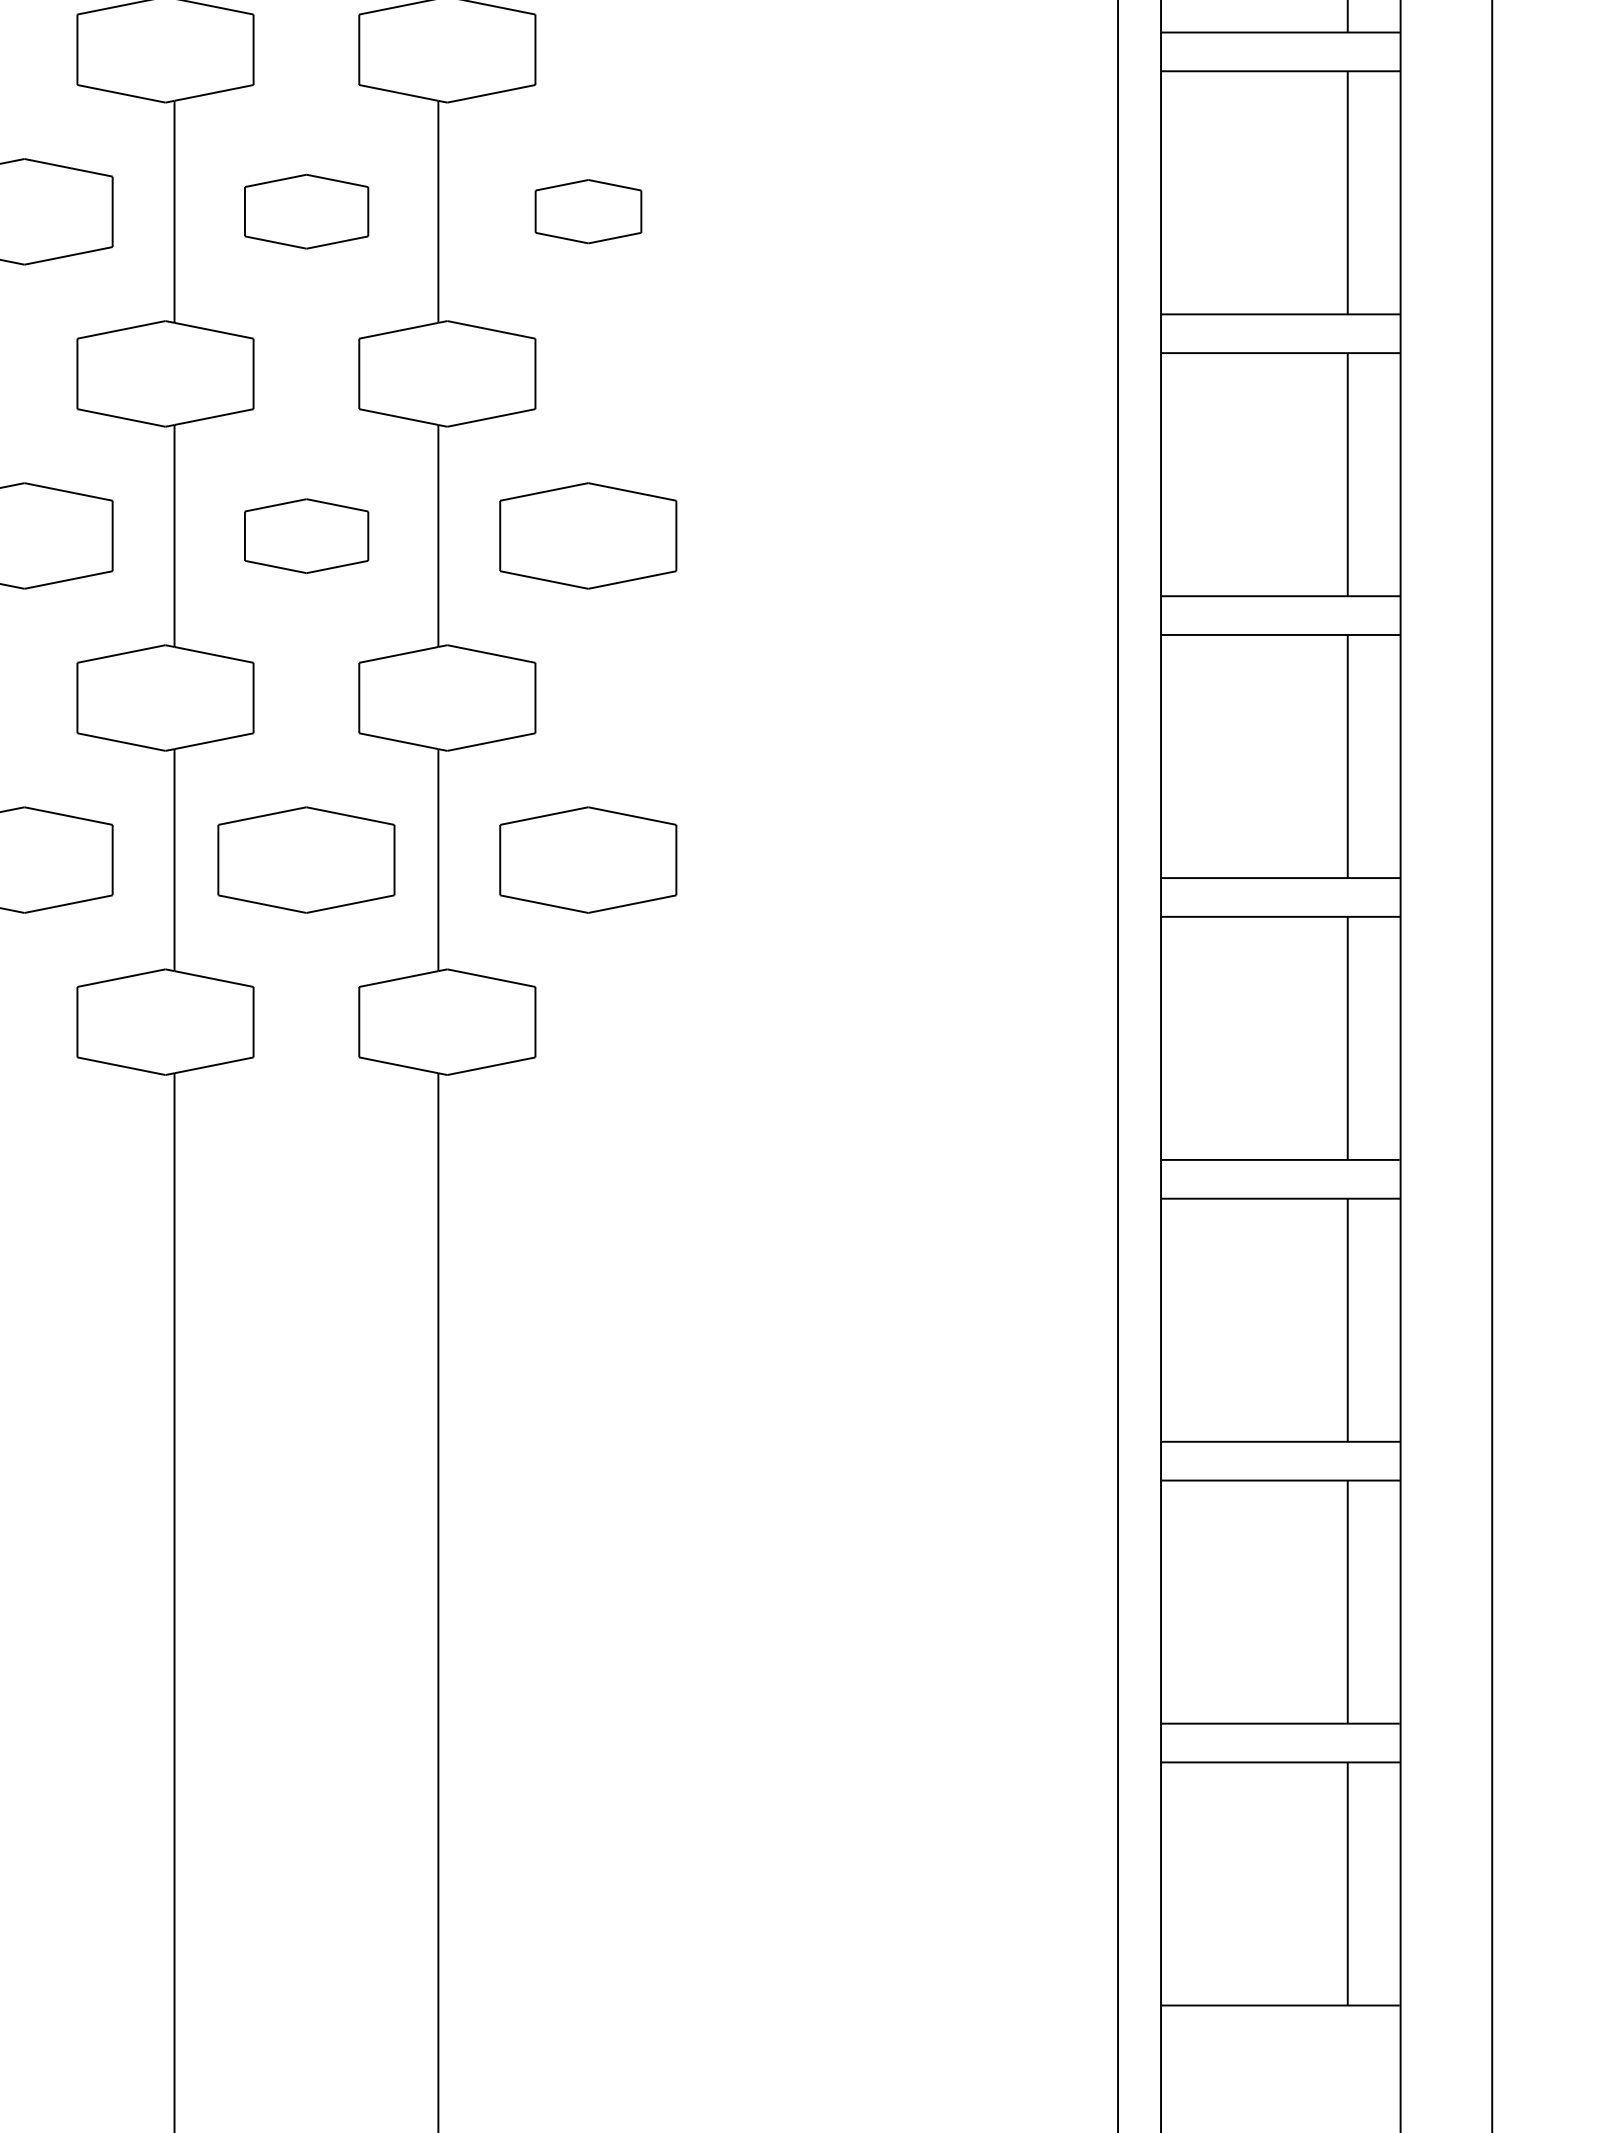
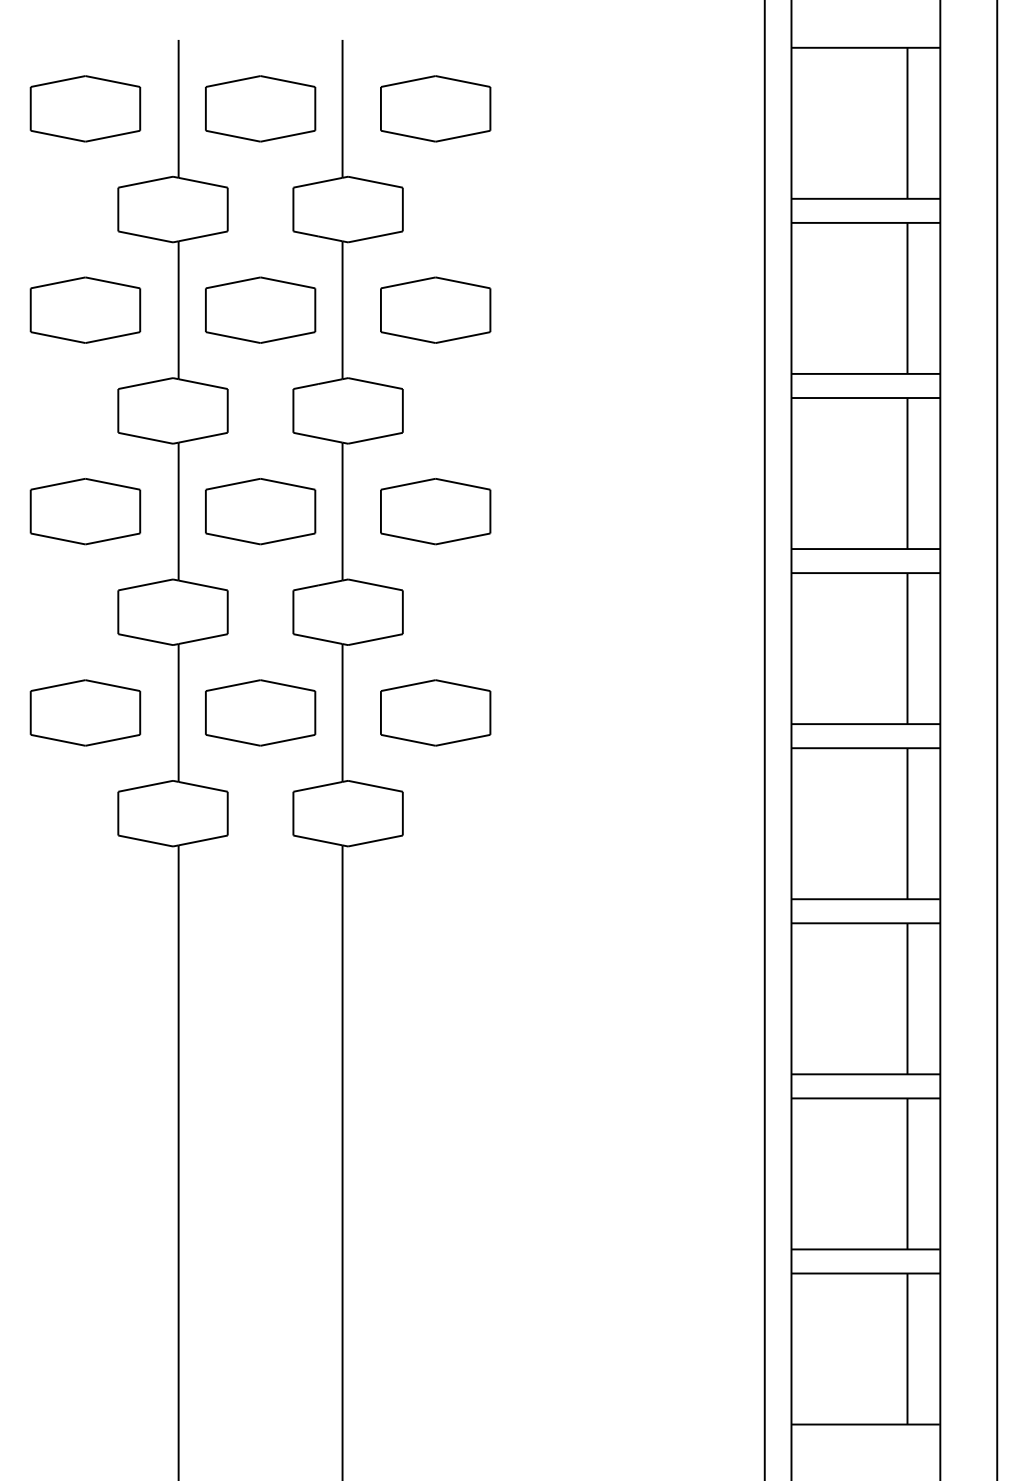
part: (306, 210) -> (260, 309), size x1.43
part: (588, 210) -> (435, 309), size x1.67
part: (306, 535) -> (260, 511), size x1.43

